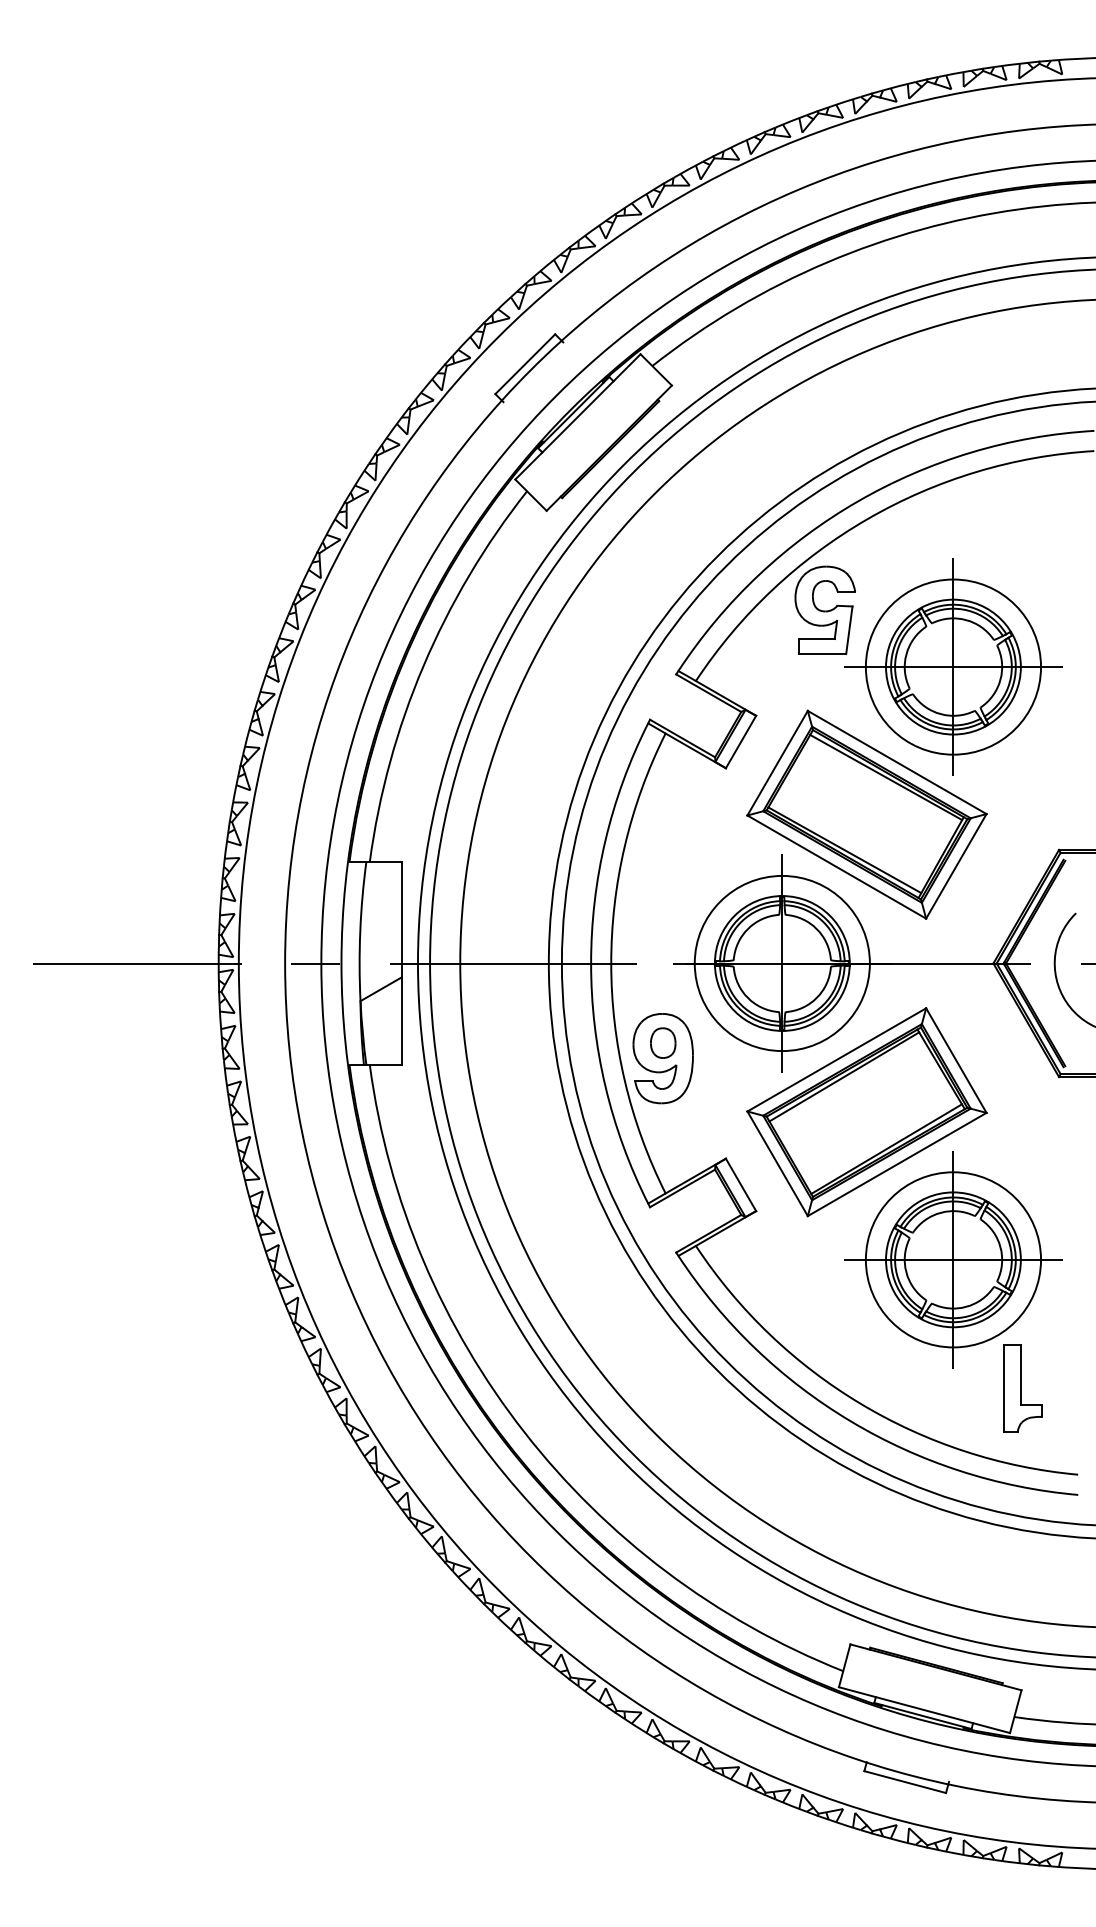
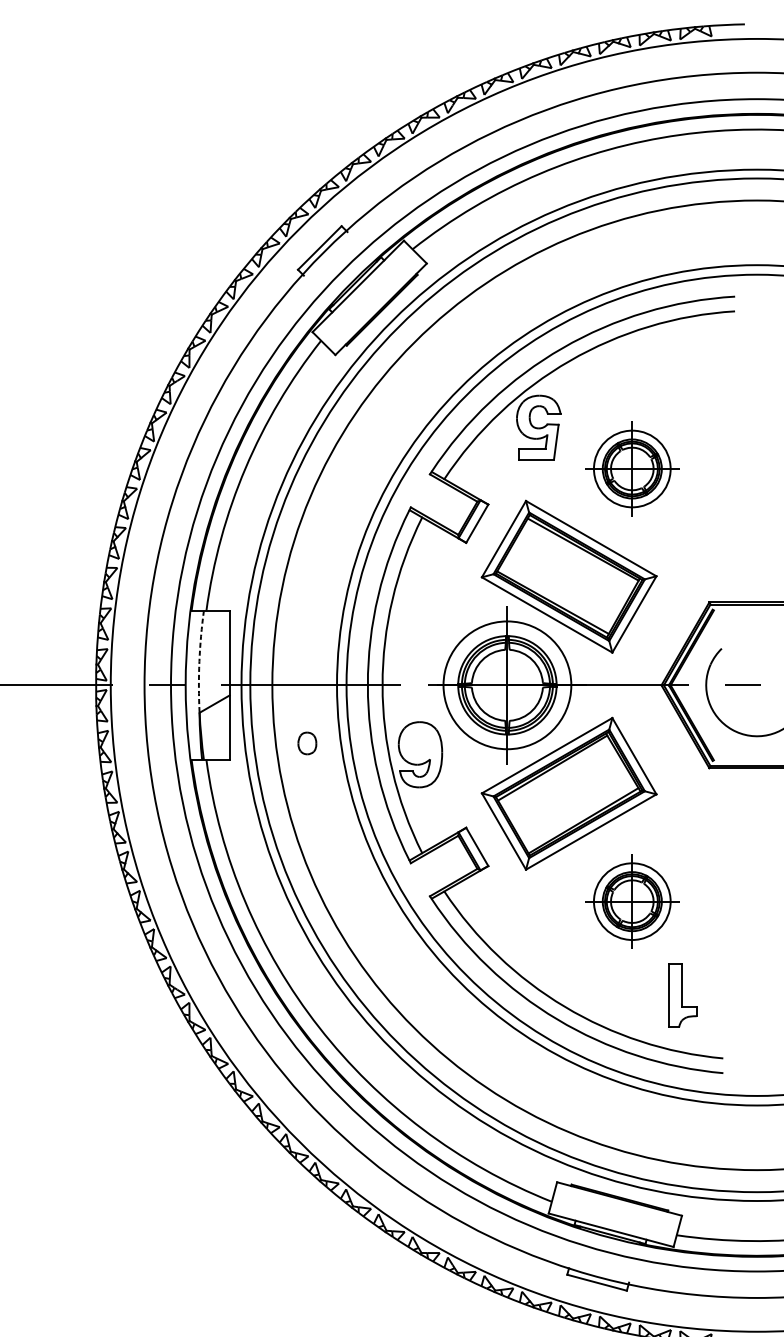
part: (953, 666) -> (632, 468), size x0.6
arc: (360, 931) -> (199, 661), solid -> dashed
part: (663, 1042) -> (307, 742), moved
part: (953, 1259) -> (632, 901), size x0.6

